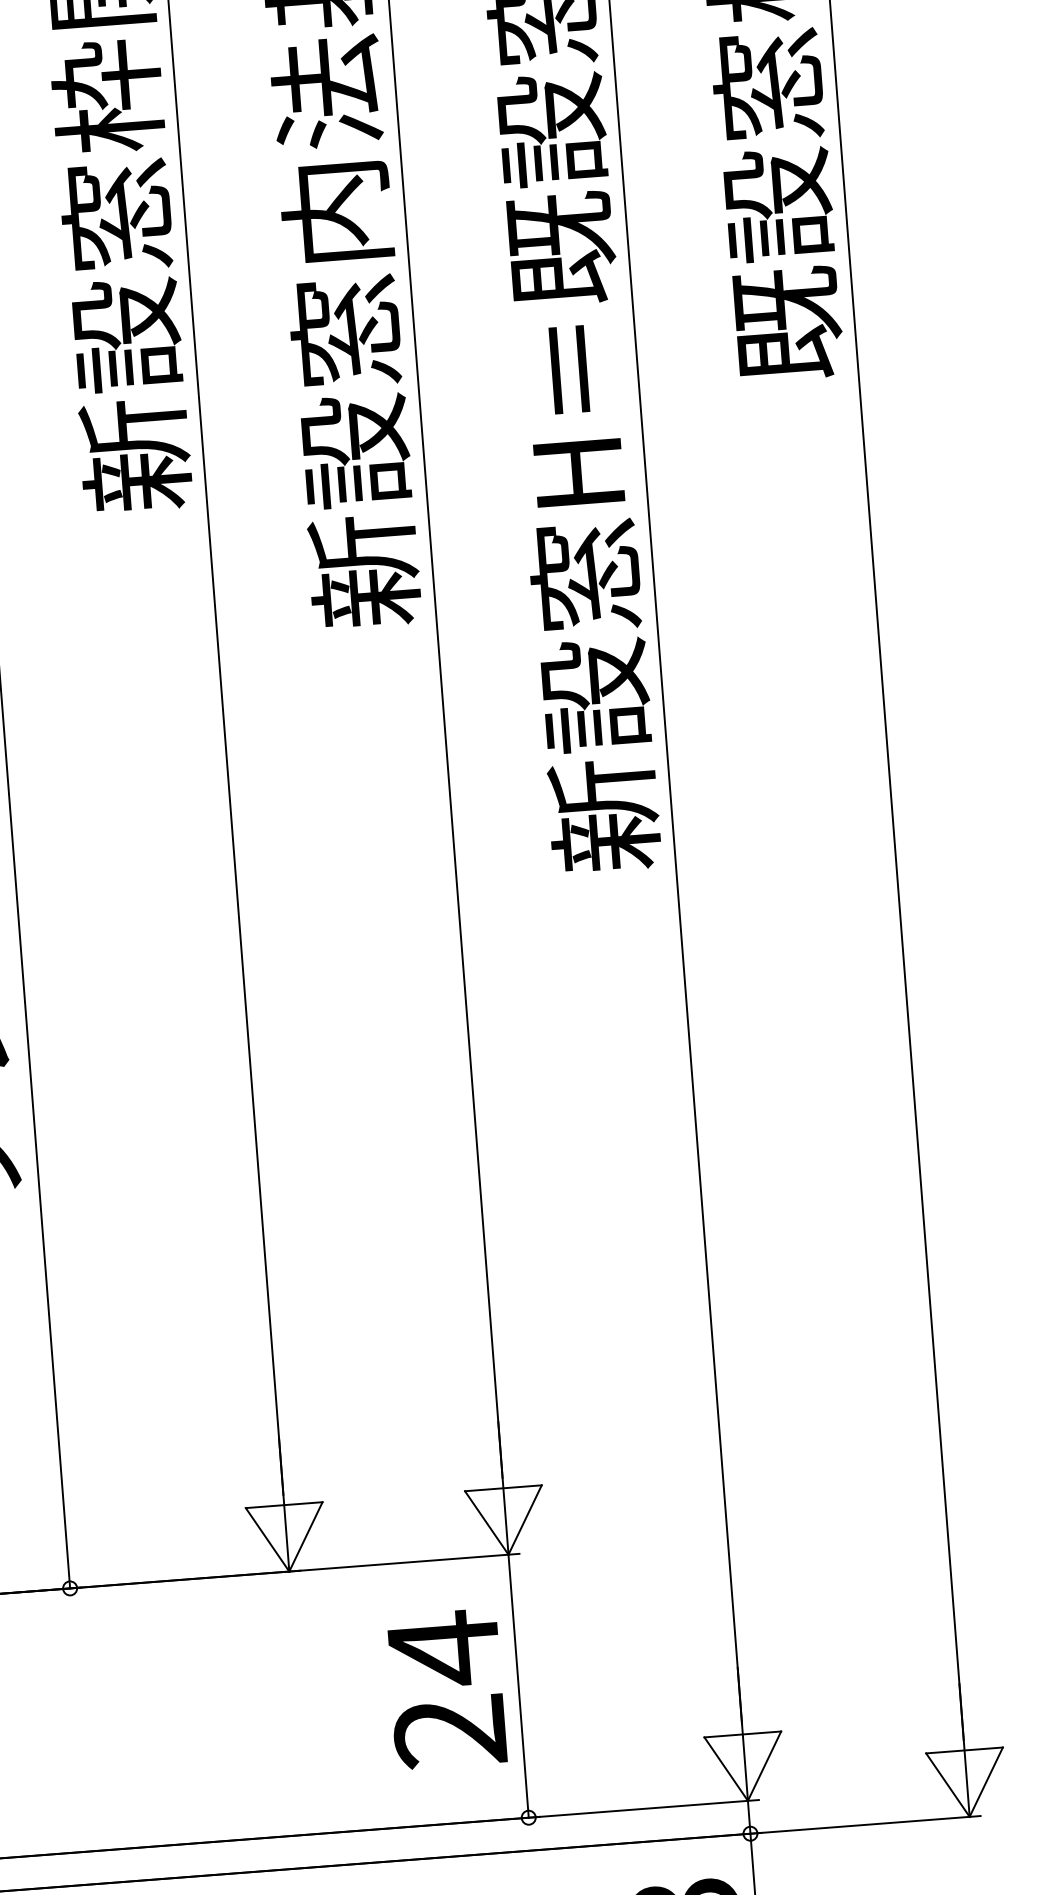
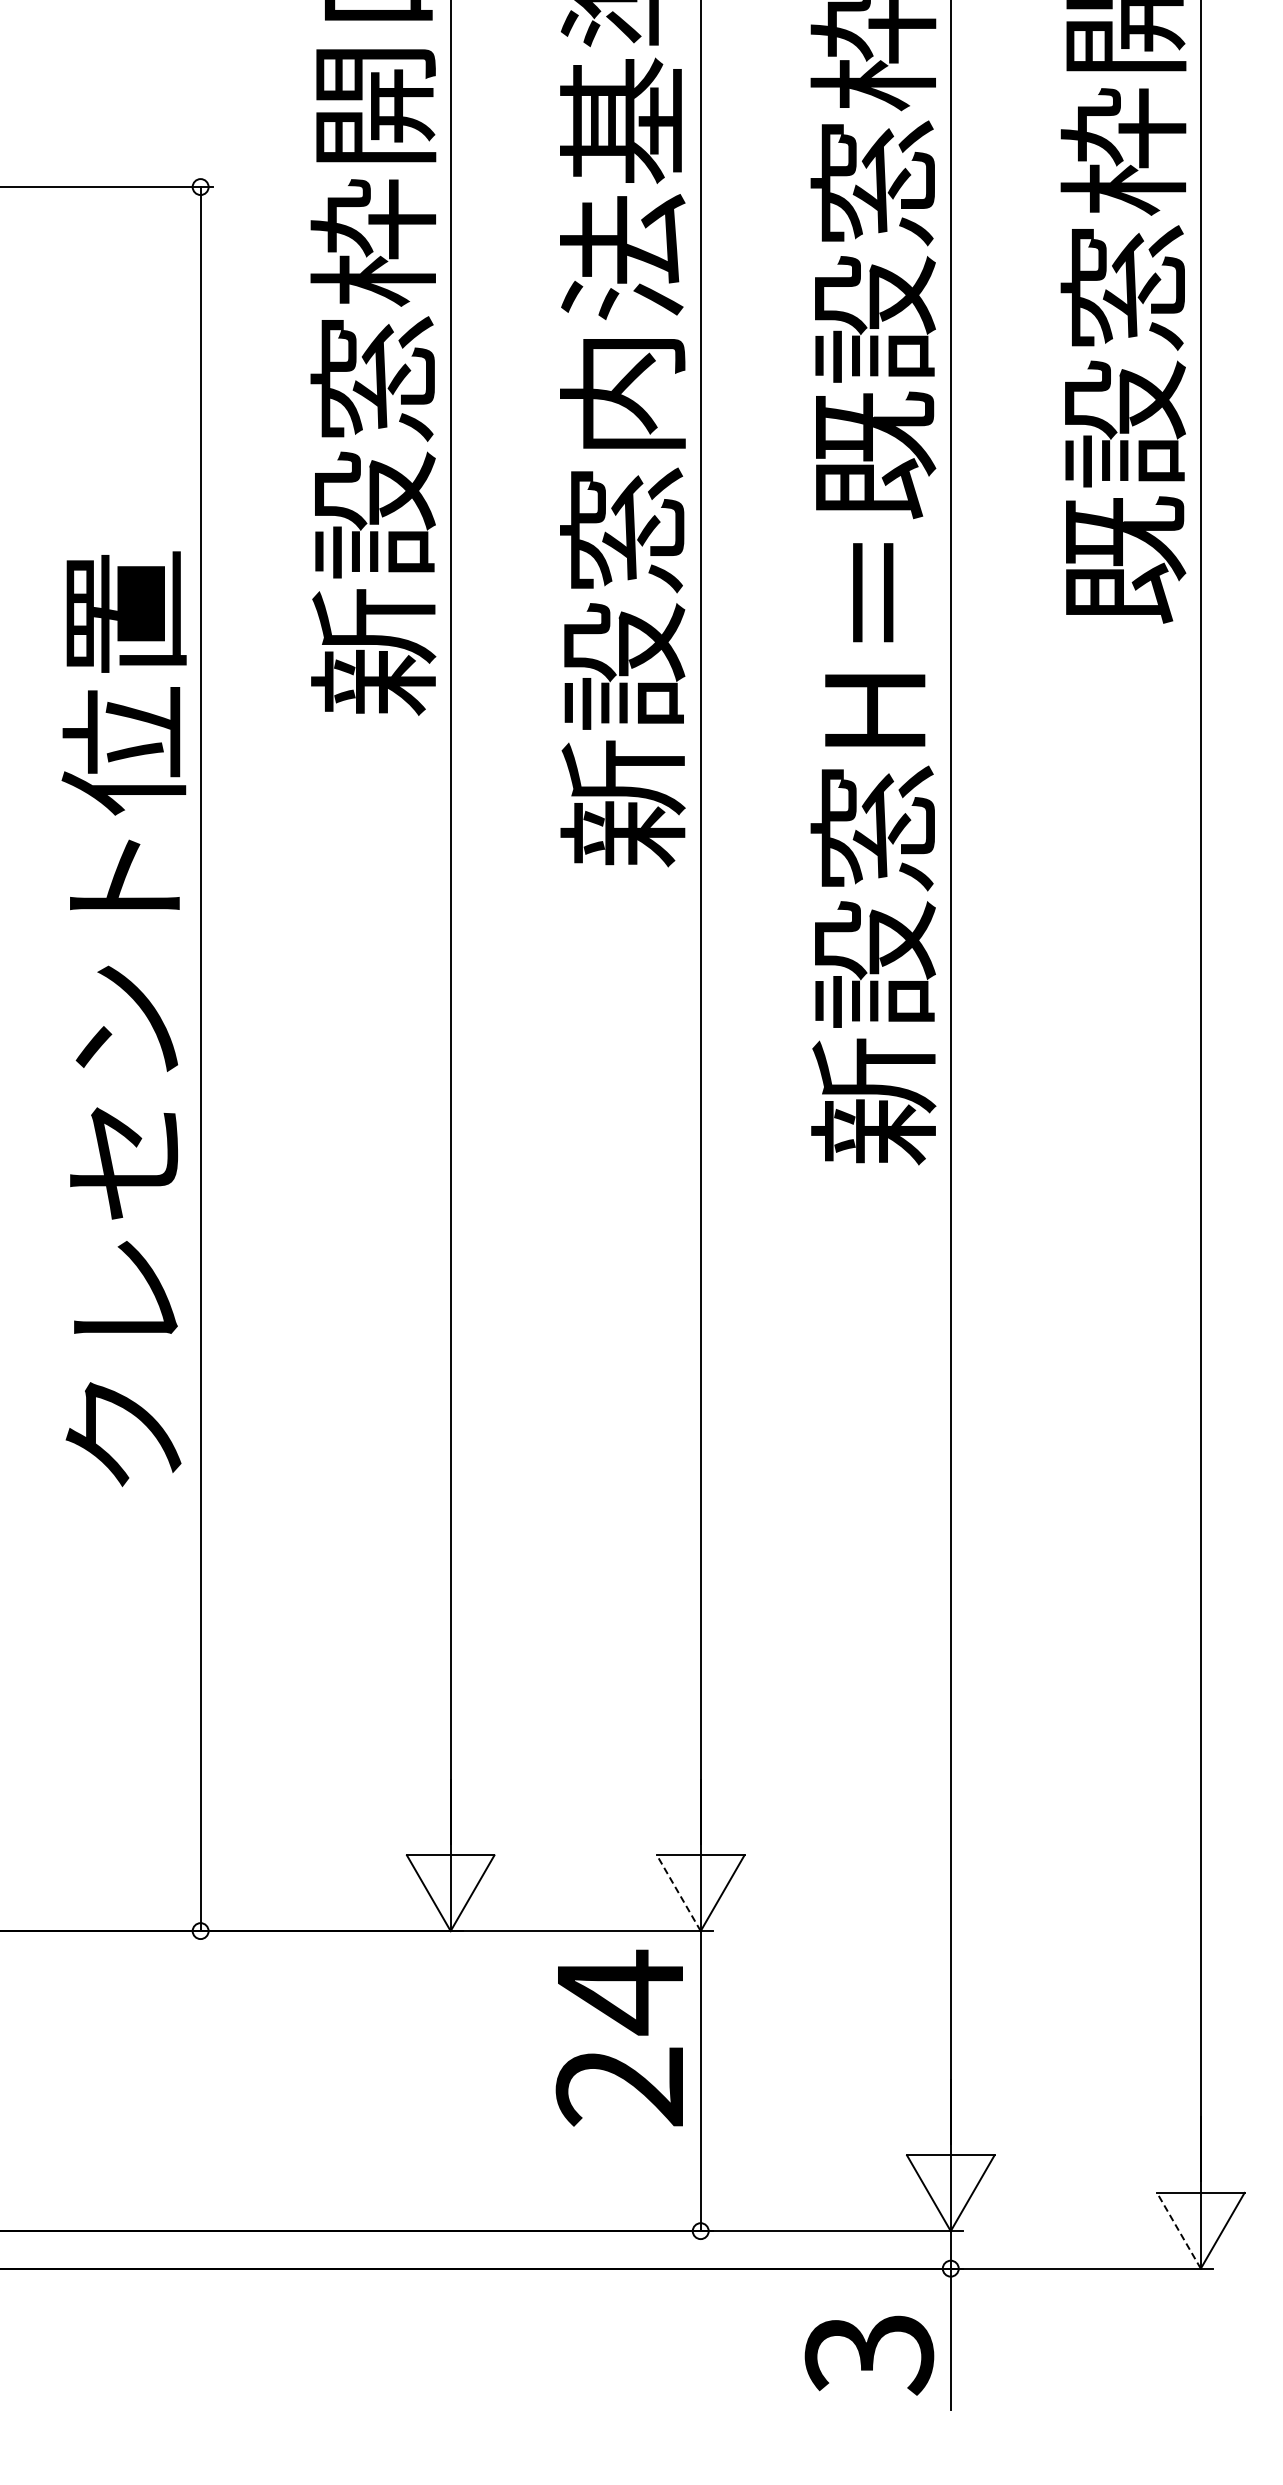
line: (486, 1523) -> (678, 1893), solid -> dashed
text: (445, 1688) -> (618, 2037), moved
line: (947, 1784) -> (1178, 2230), solid -> dashed

